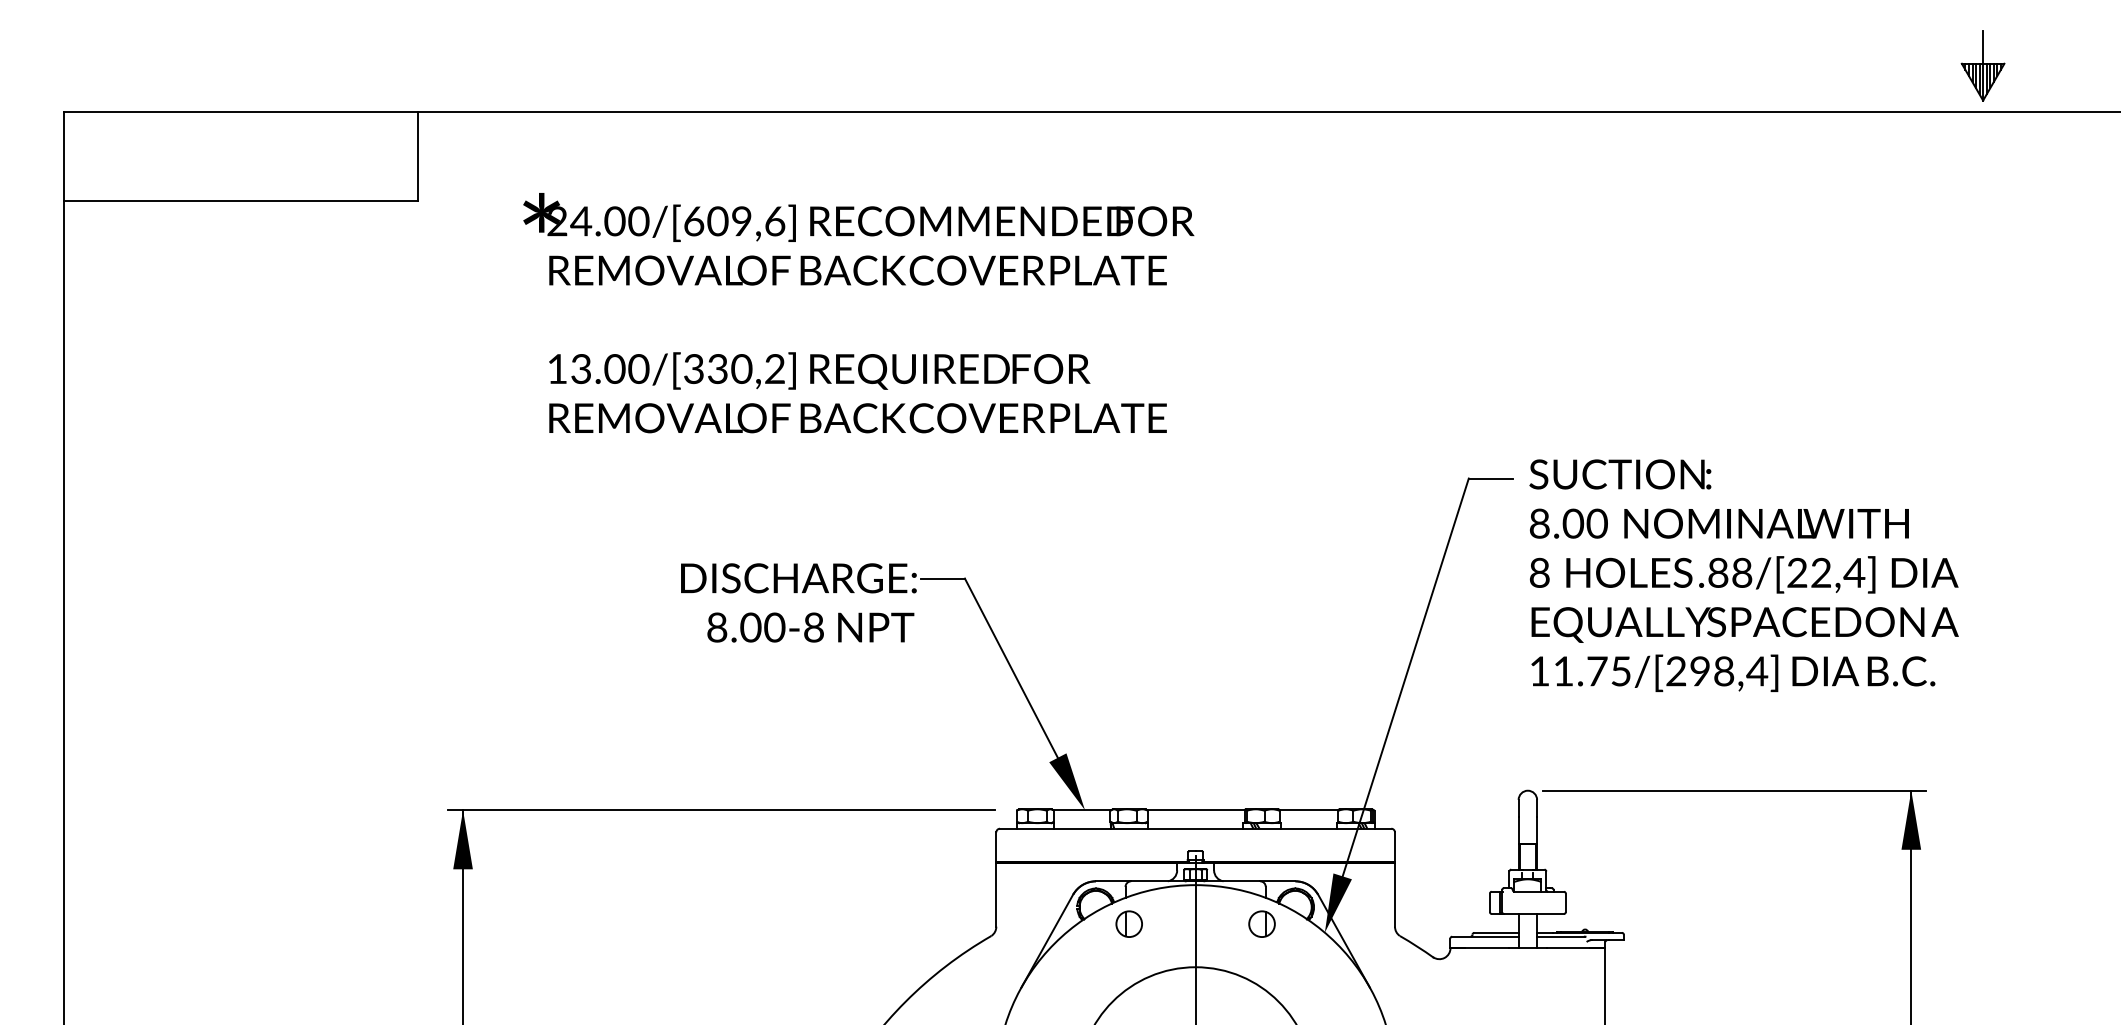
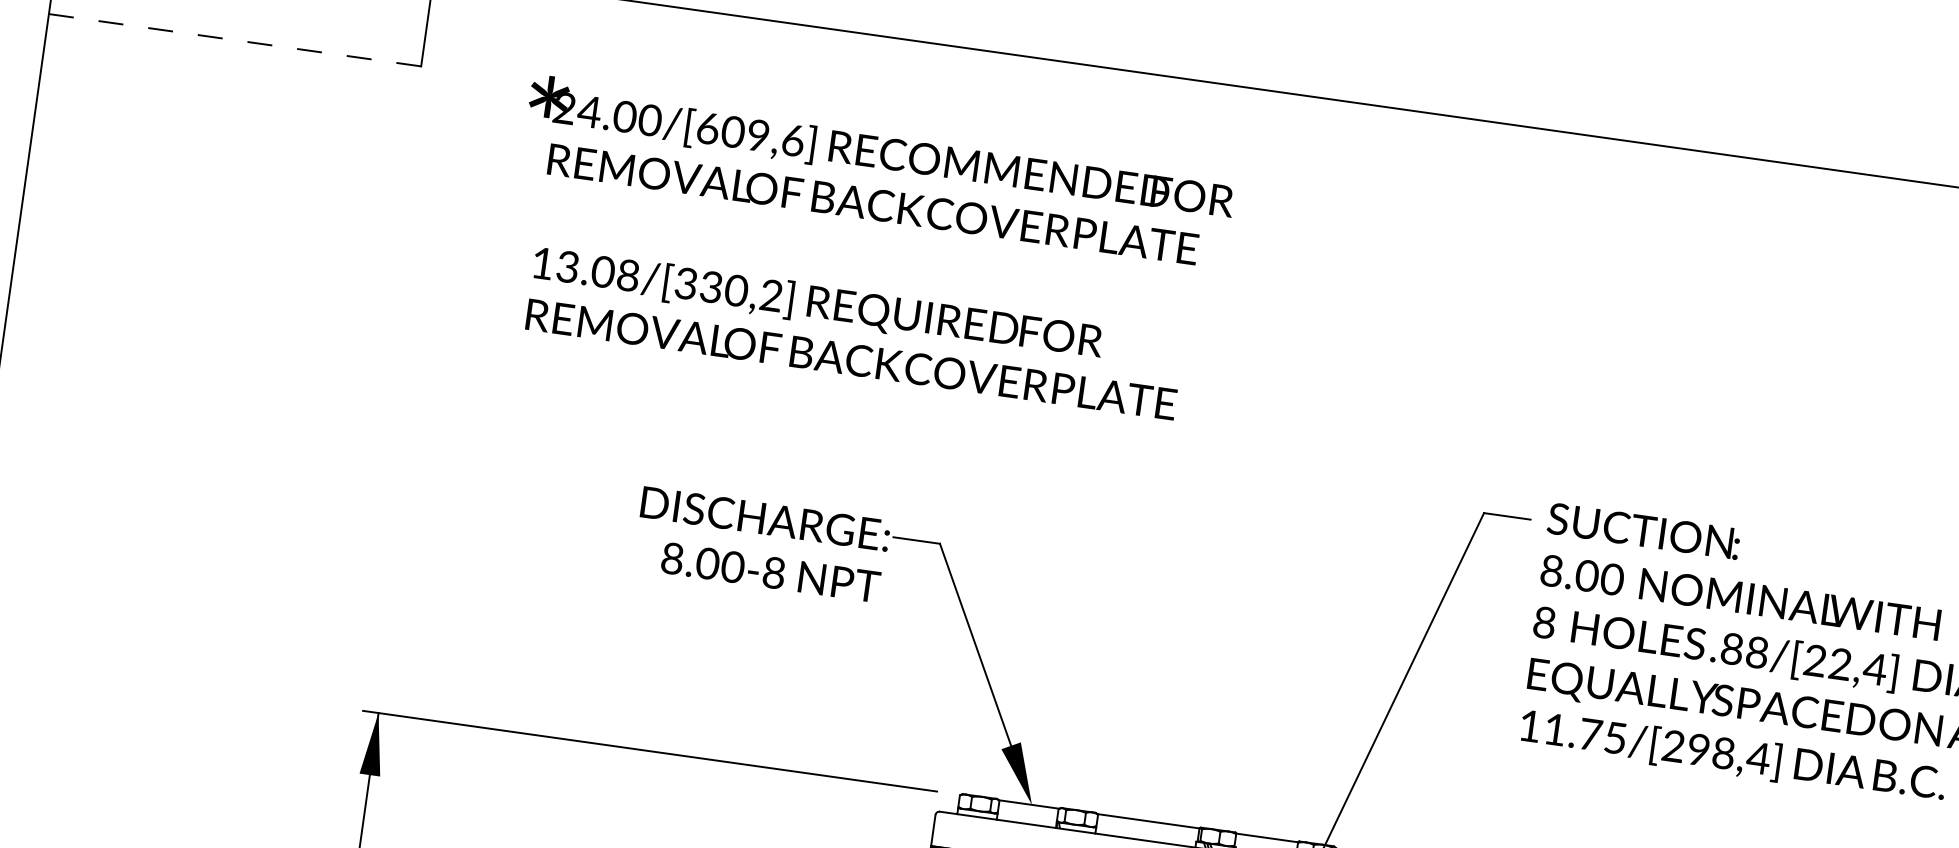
line: (241, 201) -> (235, 40), solid -> dashed
text: (638, 368) -> (628, 274), 13.00/[330,2] -> 13.08/[330,2]

